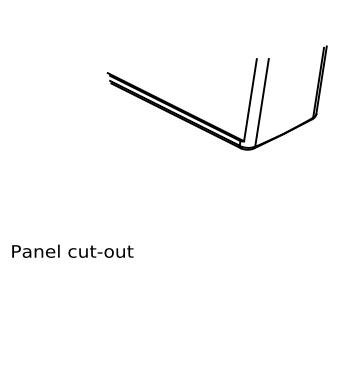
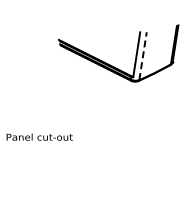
line: (262, 101) -> (143, 55), solid -> dashed

